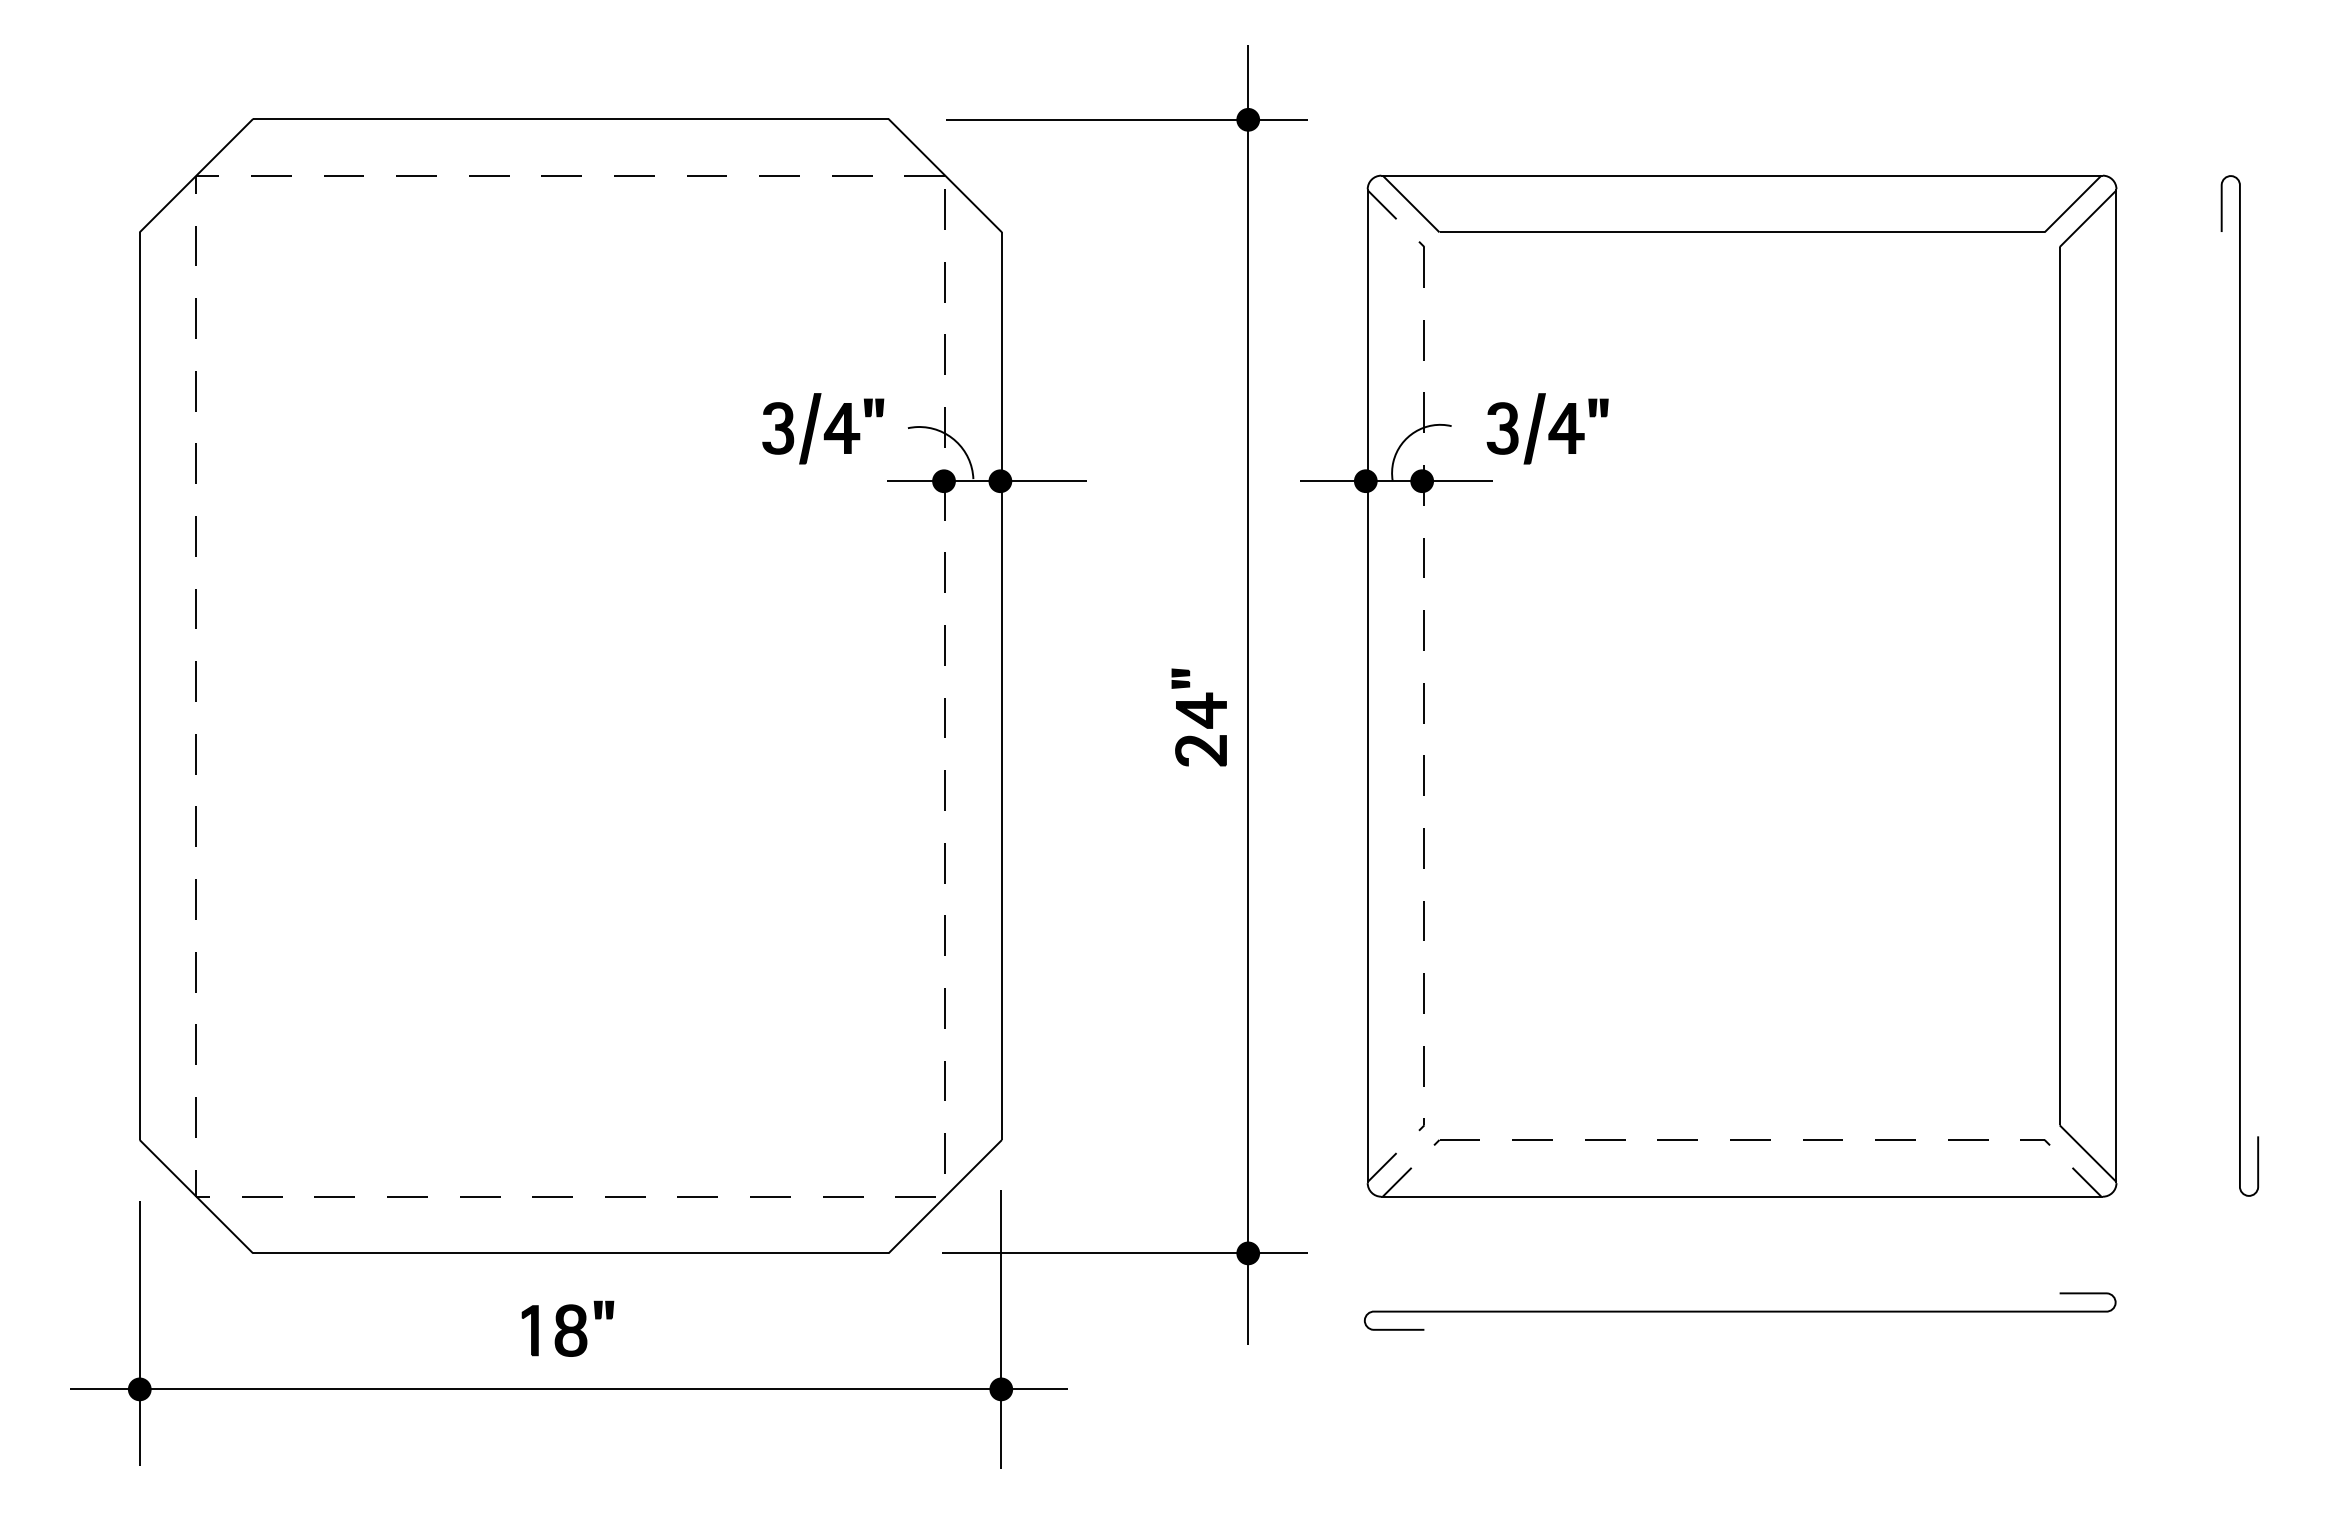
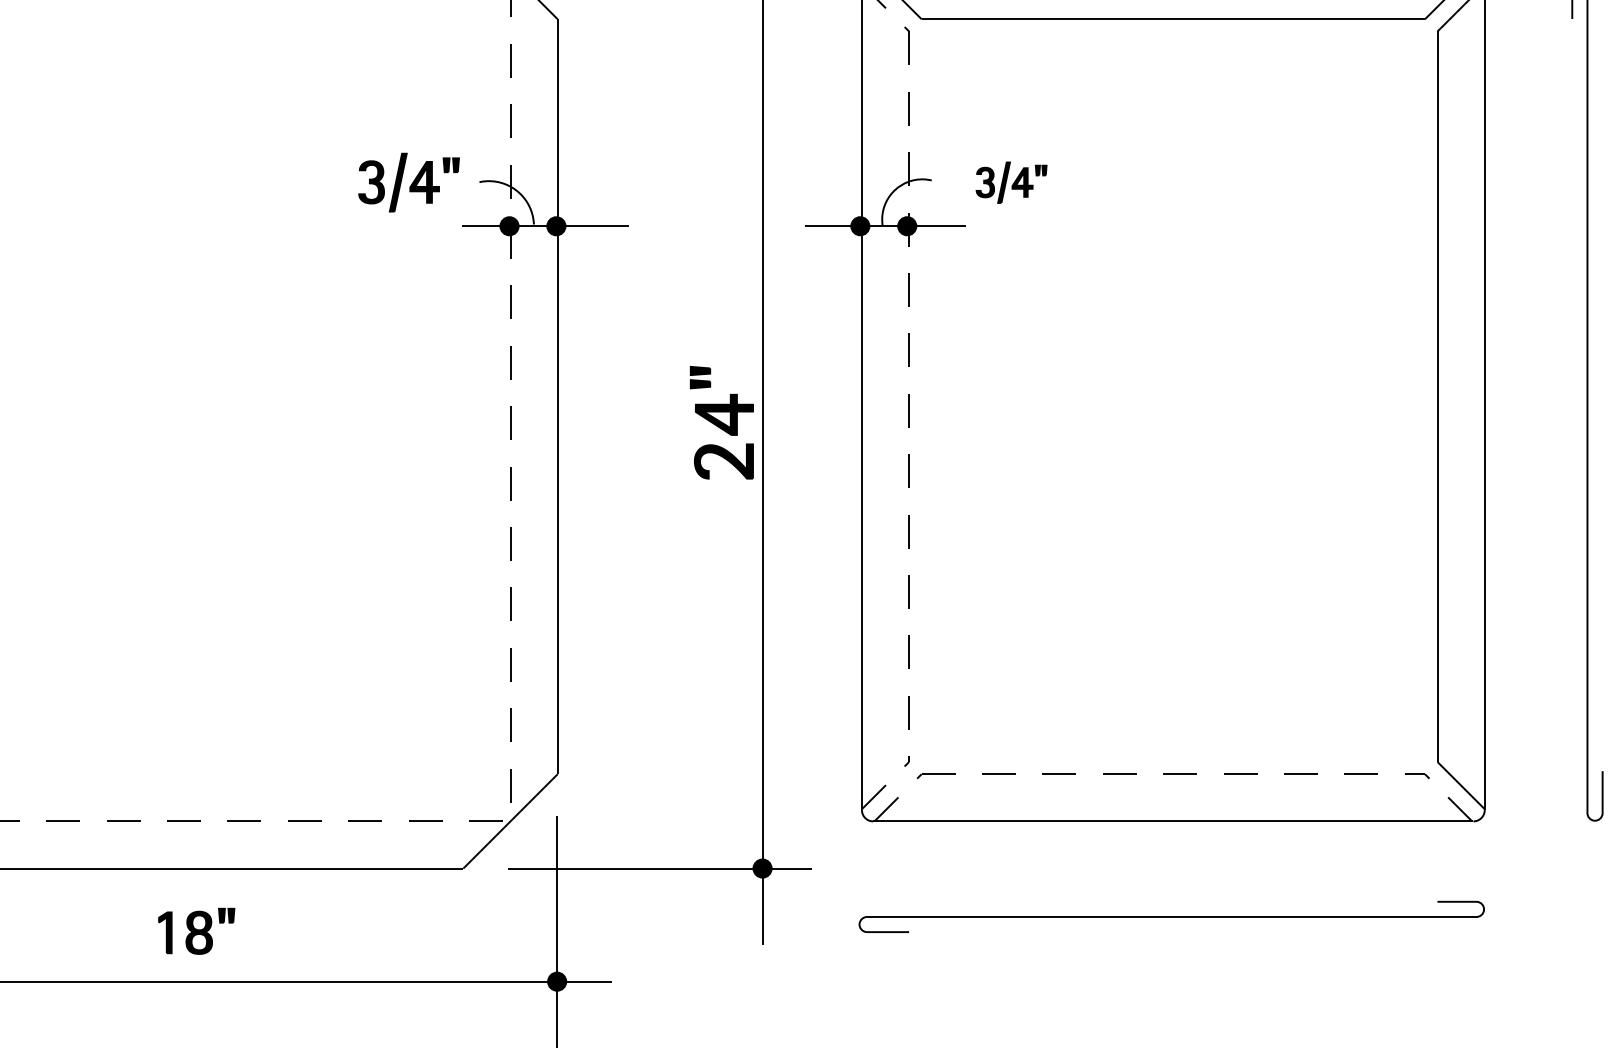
part: (1547, 428) -> (1011, 182), size x0.7
part: (1198, 717) -> (721, 422), size x1.4

